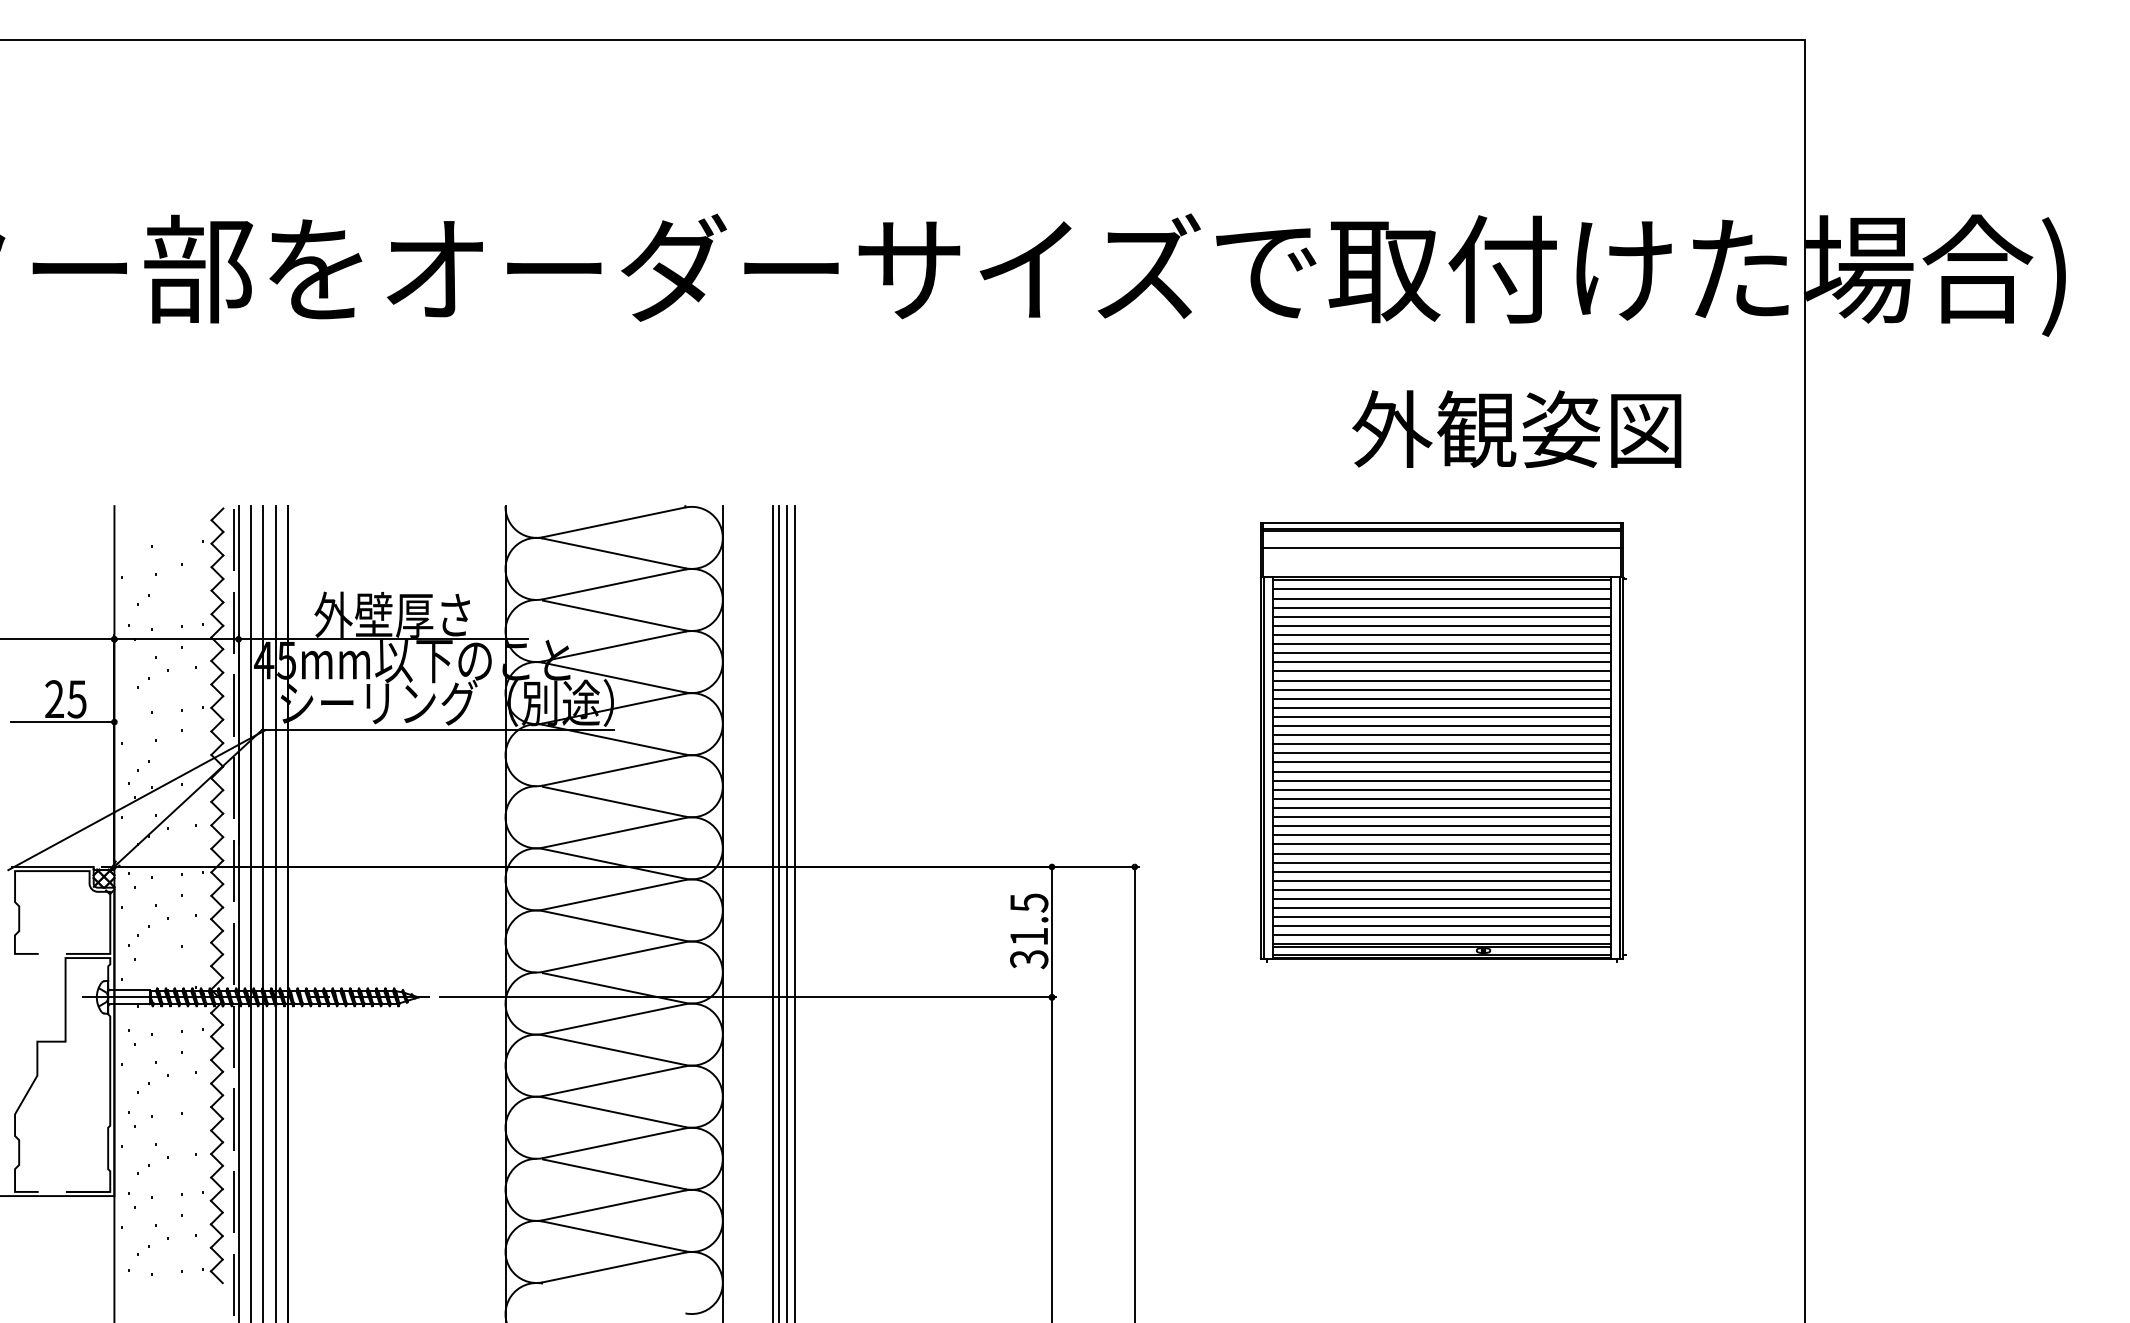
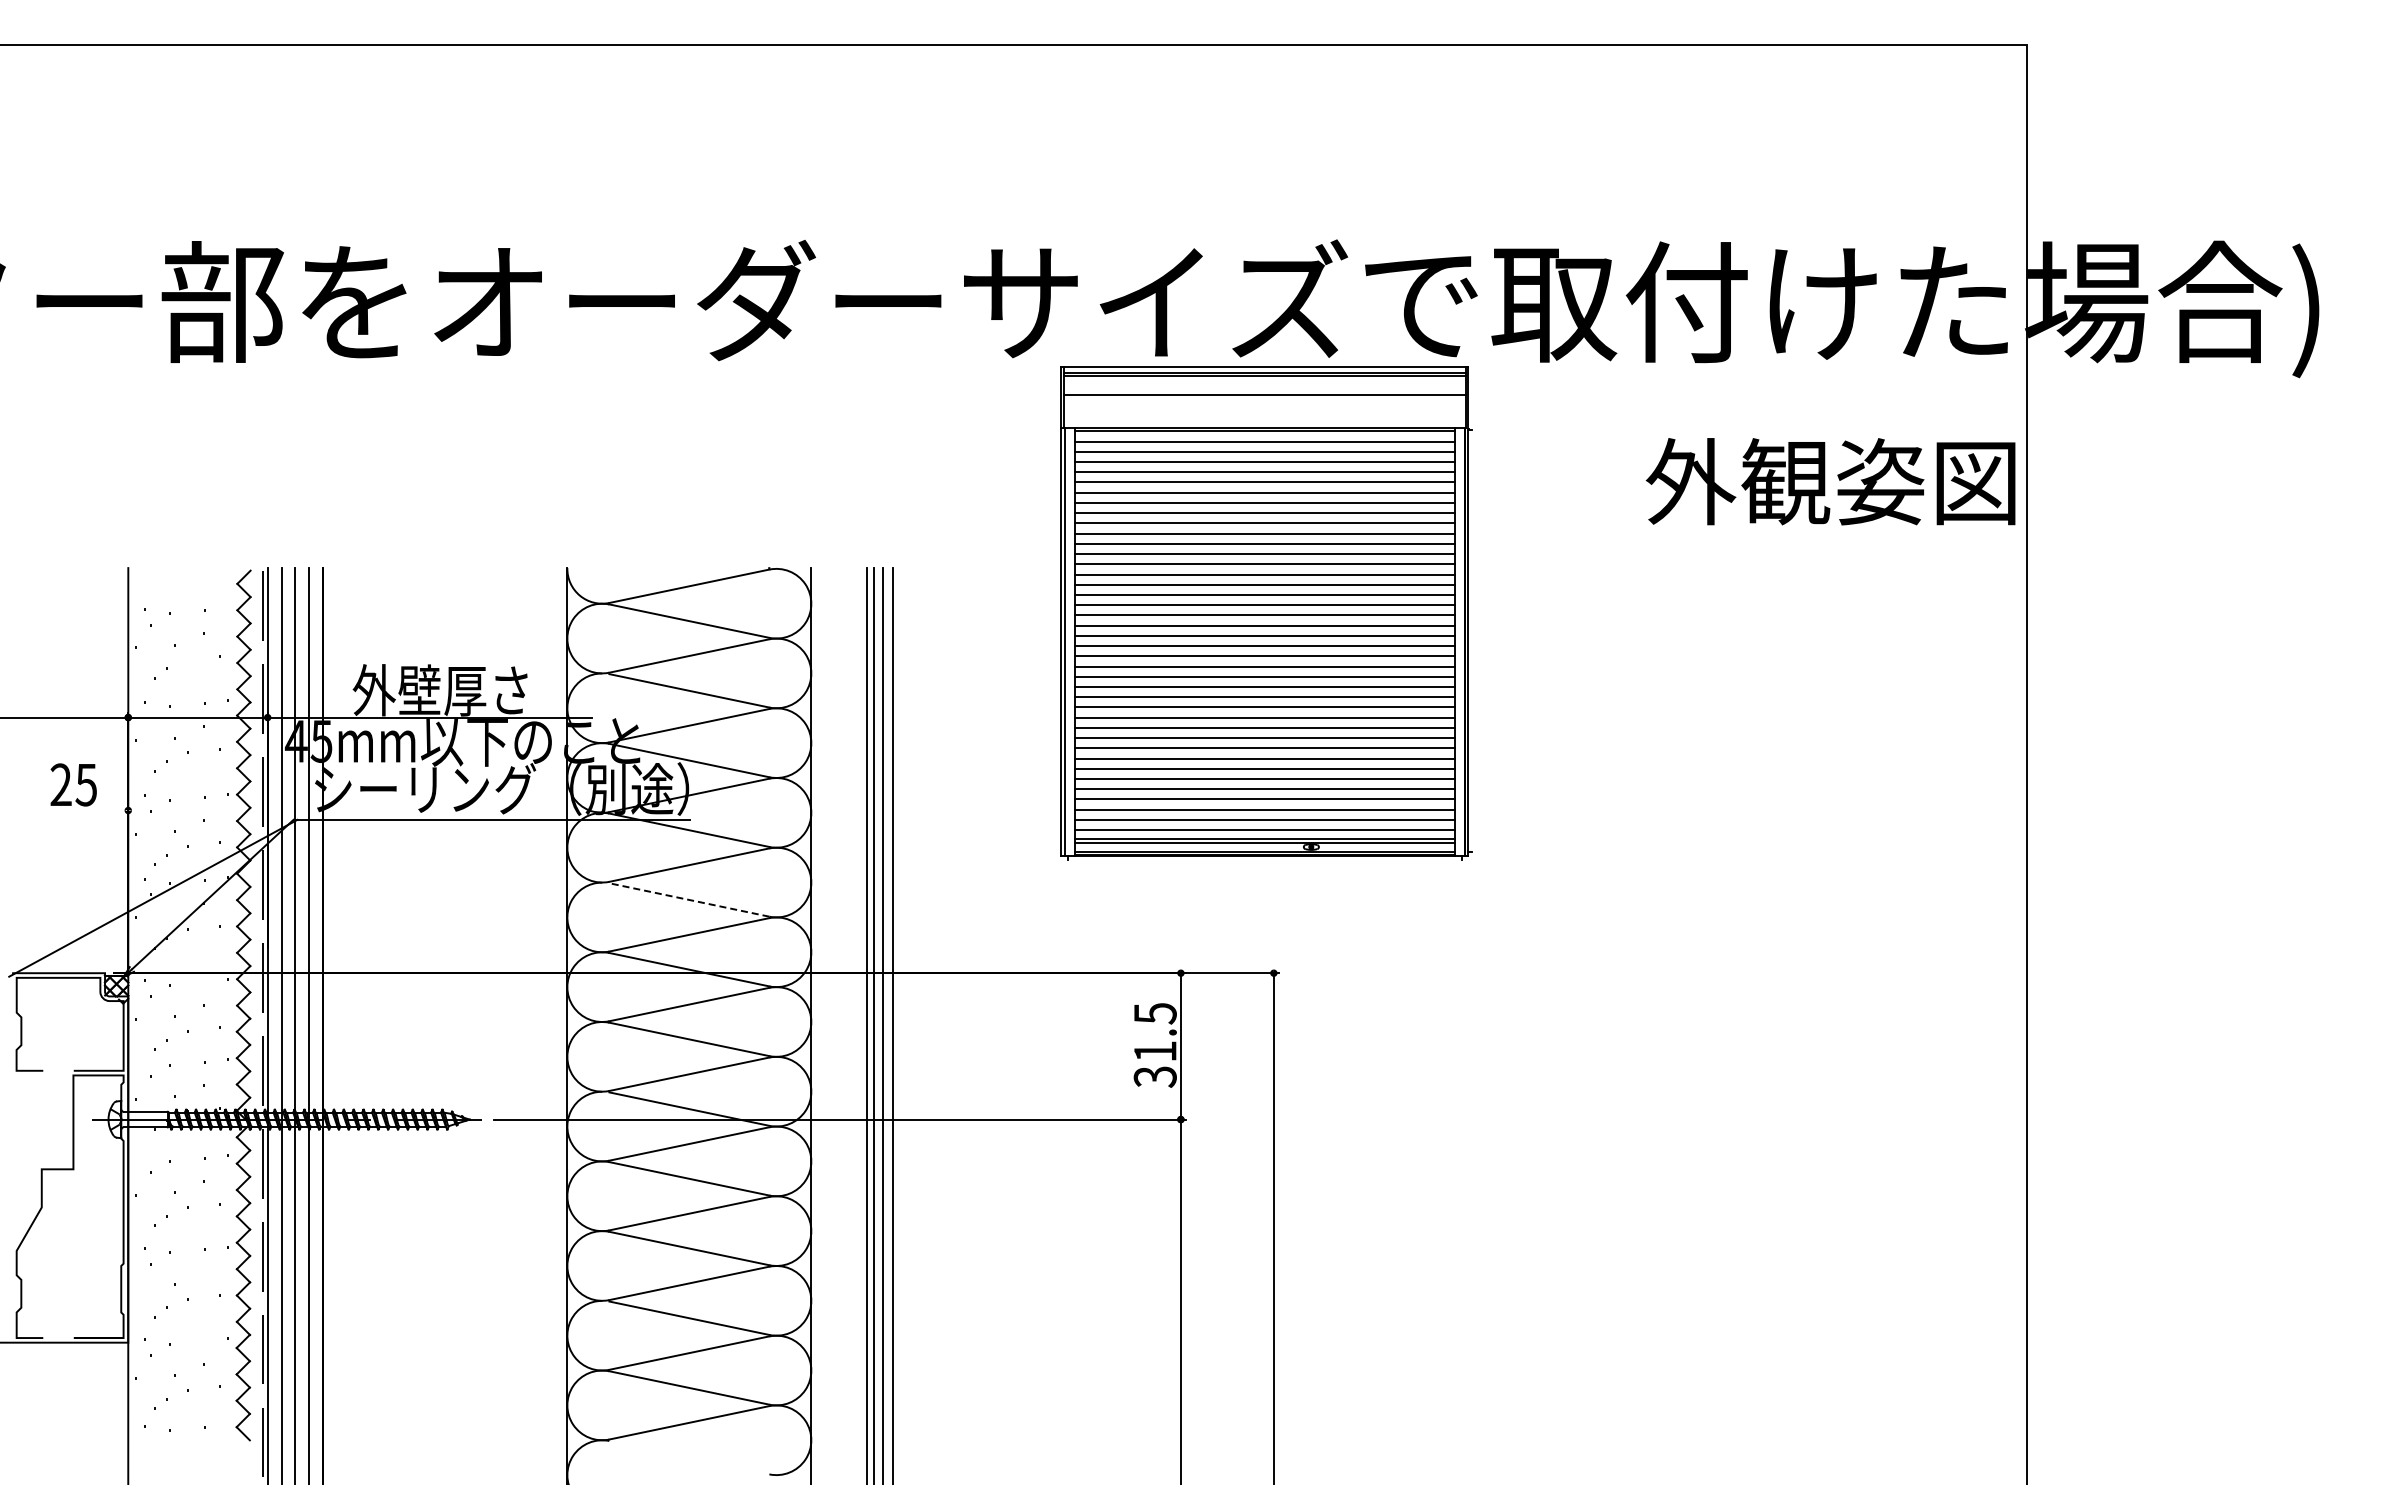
text: (1516, 429) -> (1830, 481), moved
line: (62, 722) -> (70, 810), removed
part: (1443, 742) -> (1266, 613), moved
line: (614, 801) -> (689, 899), solid -> dashed

